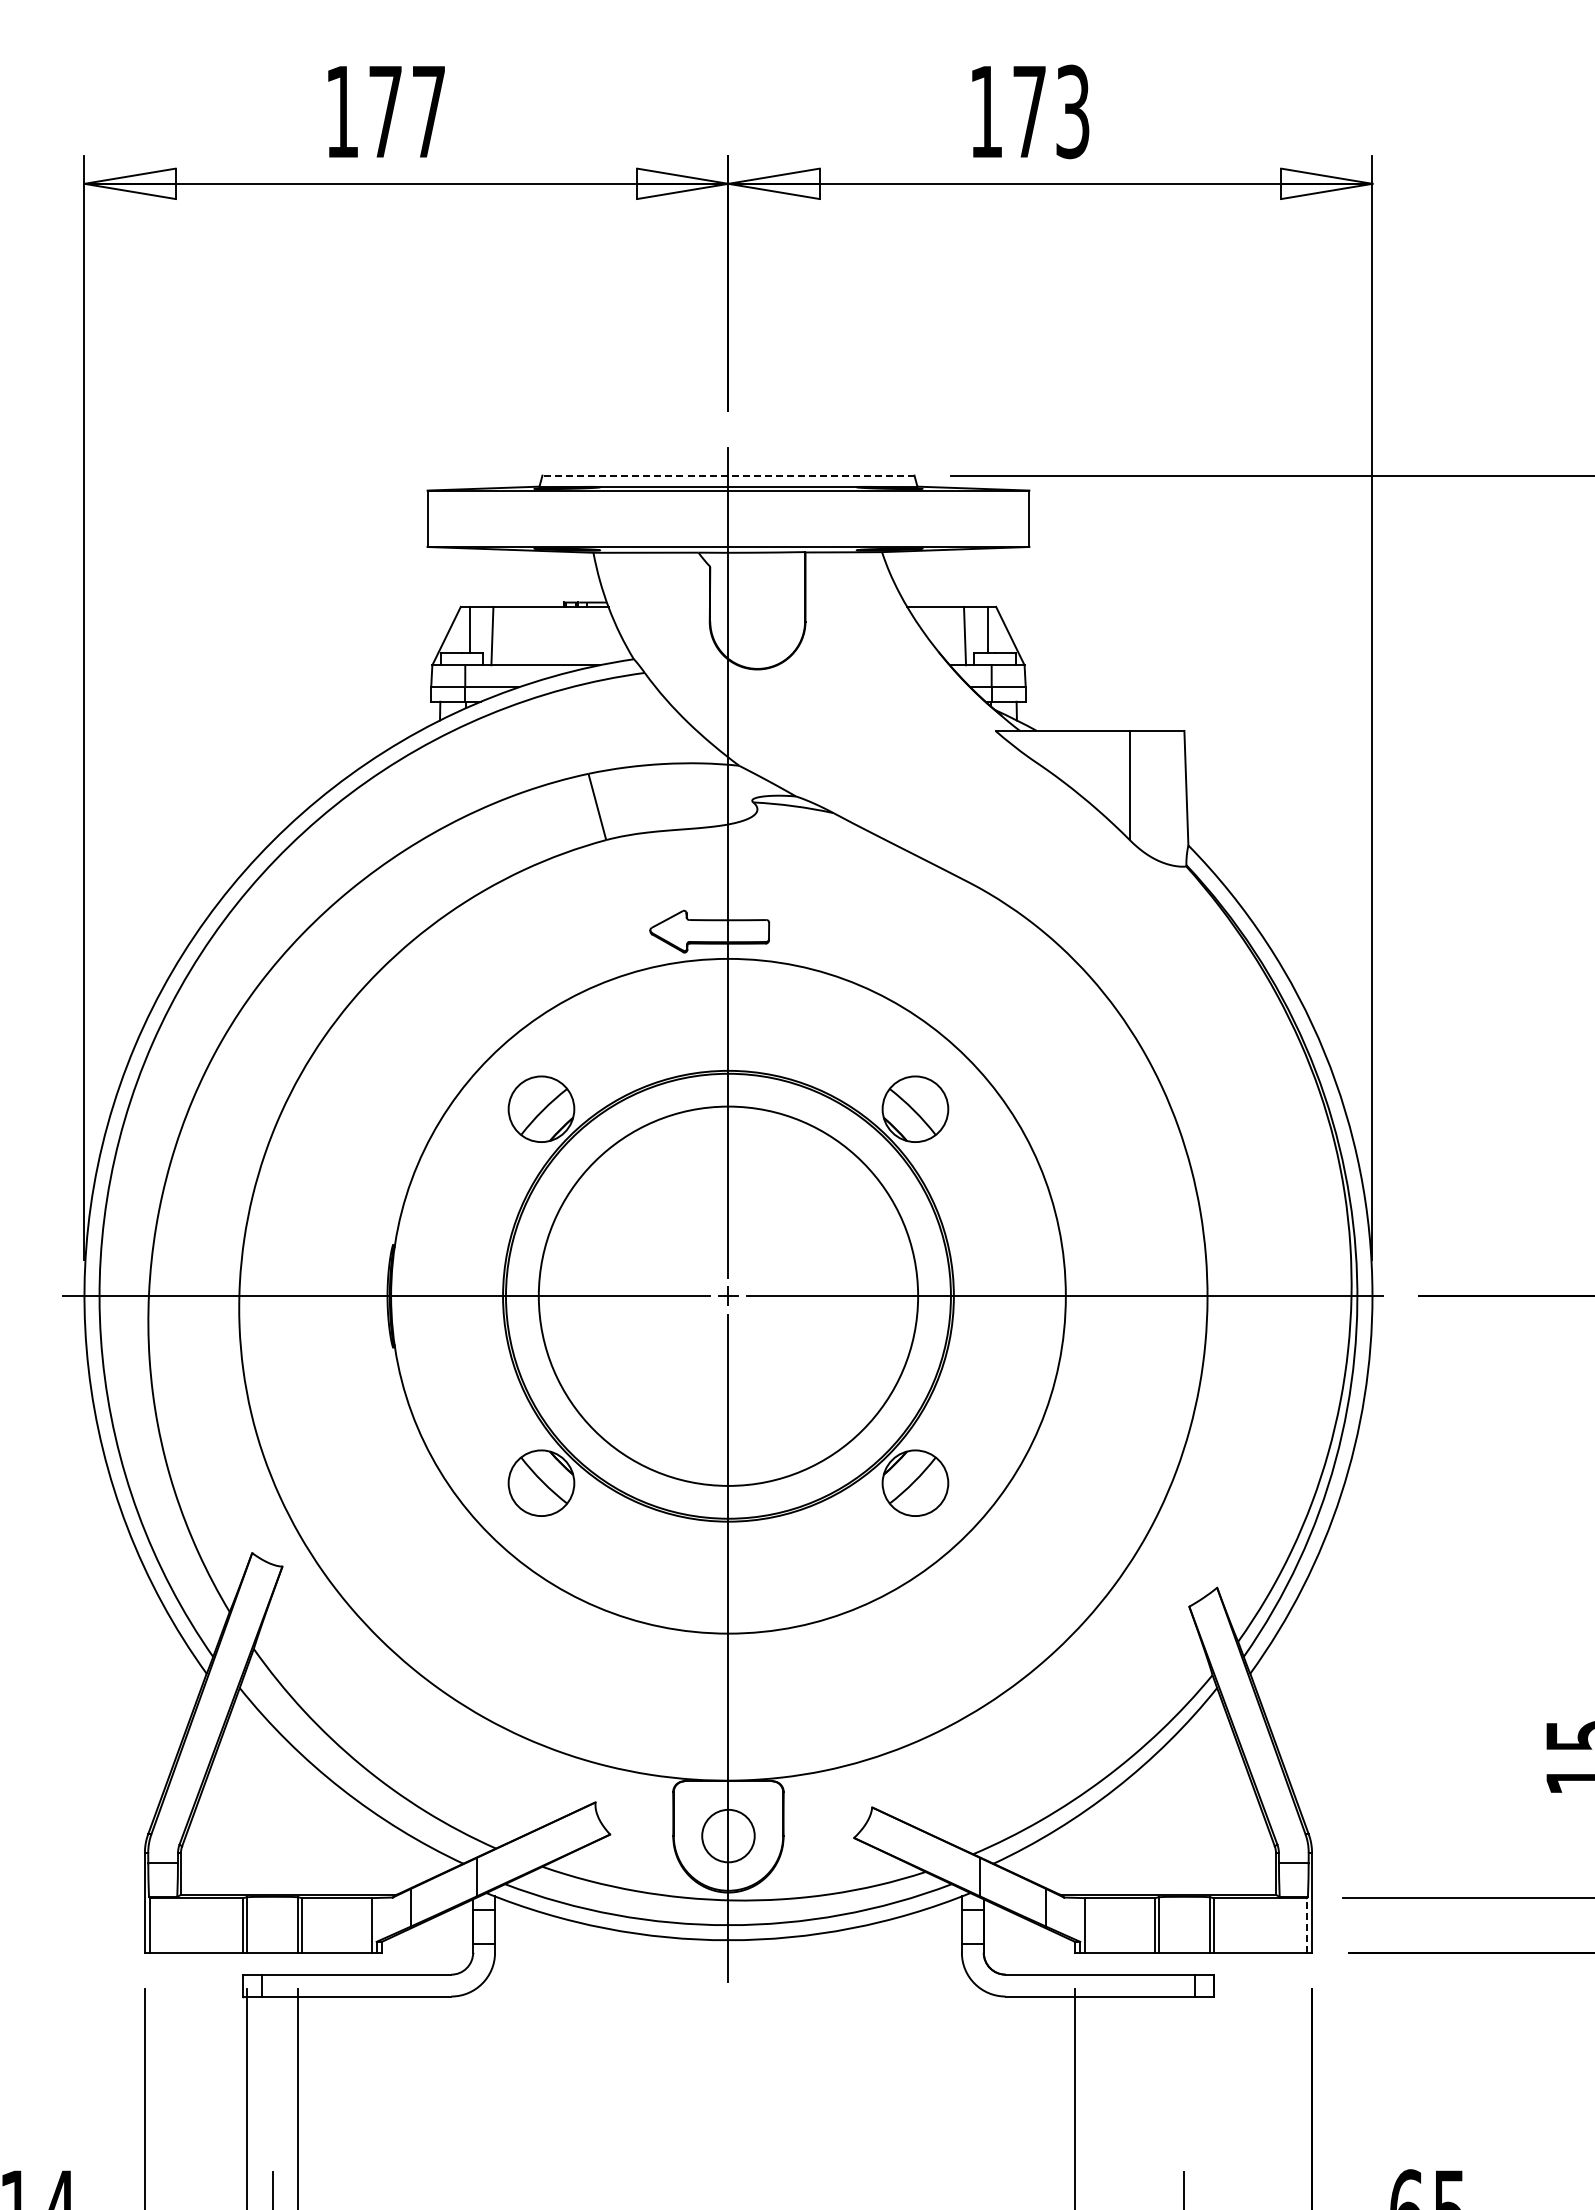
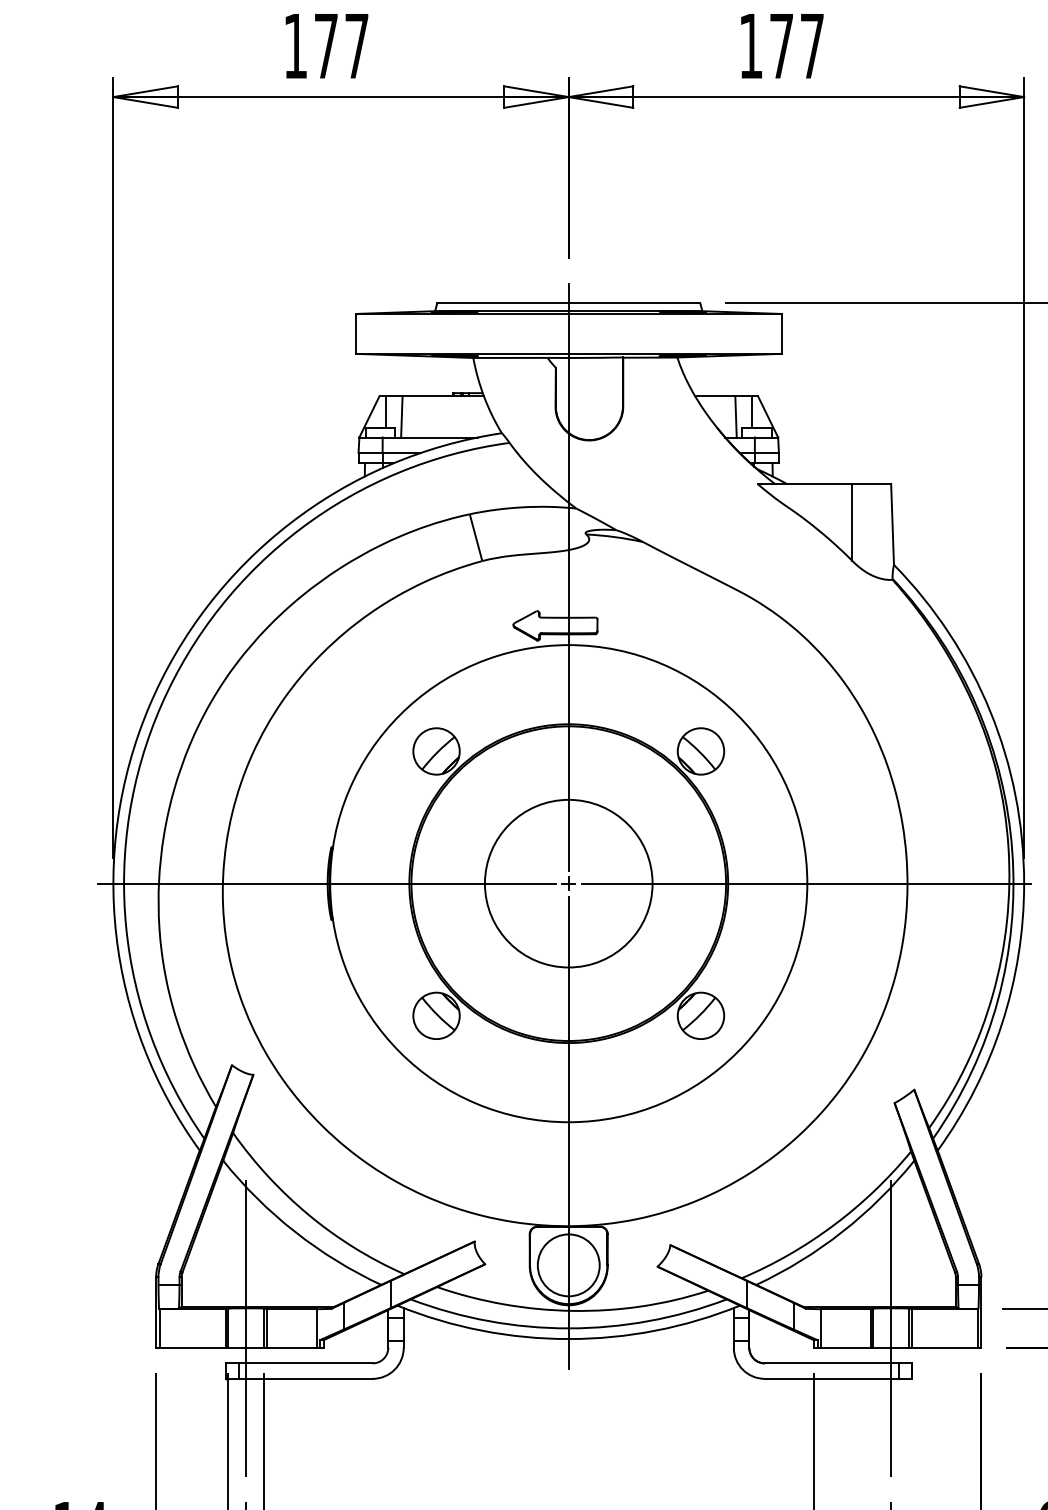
text: (1072, 111) -> (812, 45), 173 -> 177
line: (727, 475) -> (568, 303), dashed -> solid
circle: (728, 1295) -> (568, 883), size x0.62
circle: (728, 1835) -> (568, 1264), size x1.67
line: (272, 1924) -> (246, 1327), added
line: (1184, 1924) -> (891, 1327), added
line: (1306, 1924) -> (977, 1327), dashed -> solid

